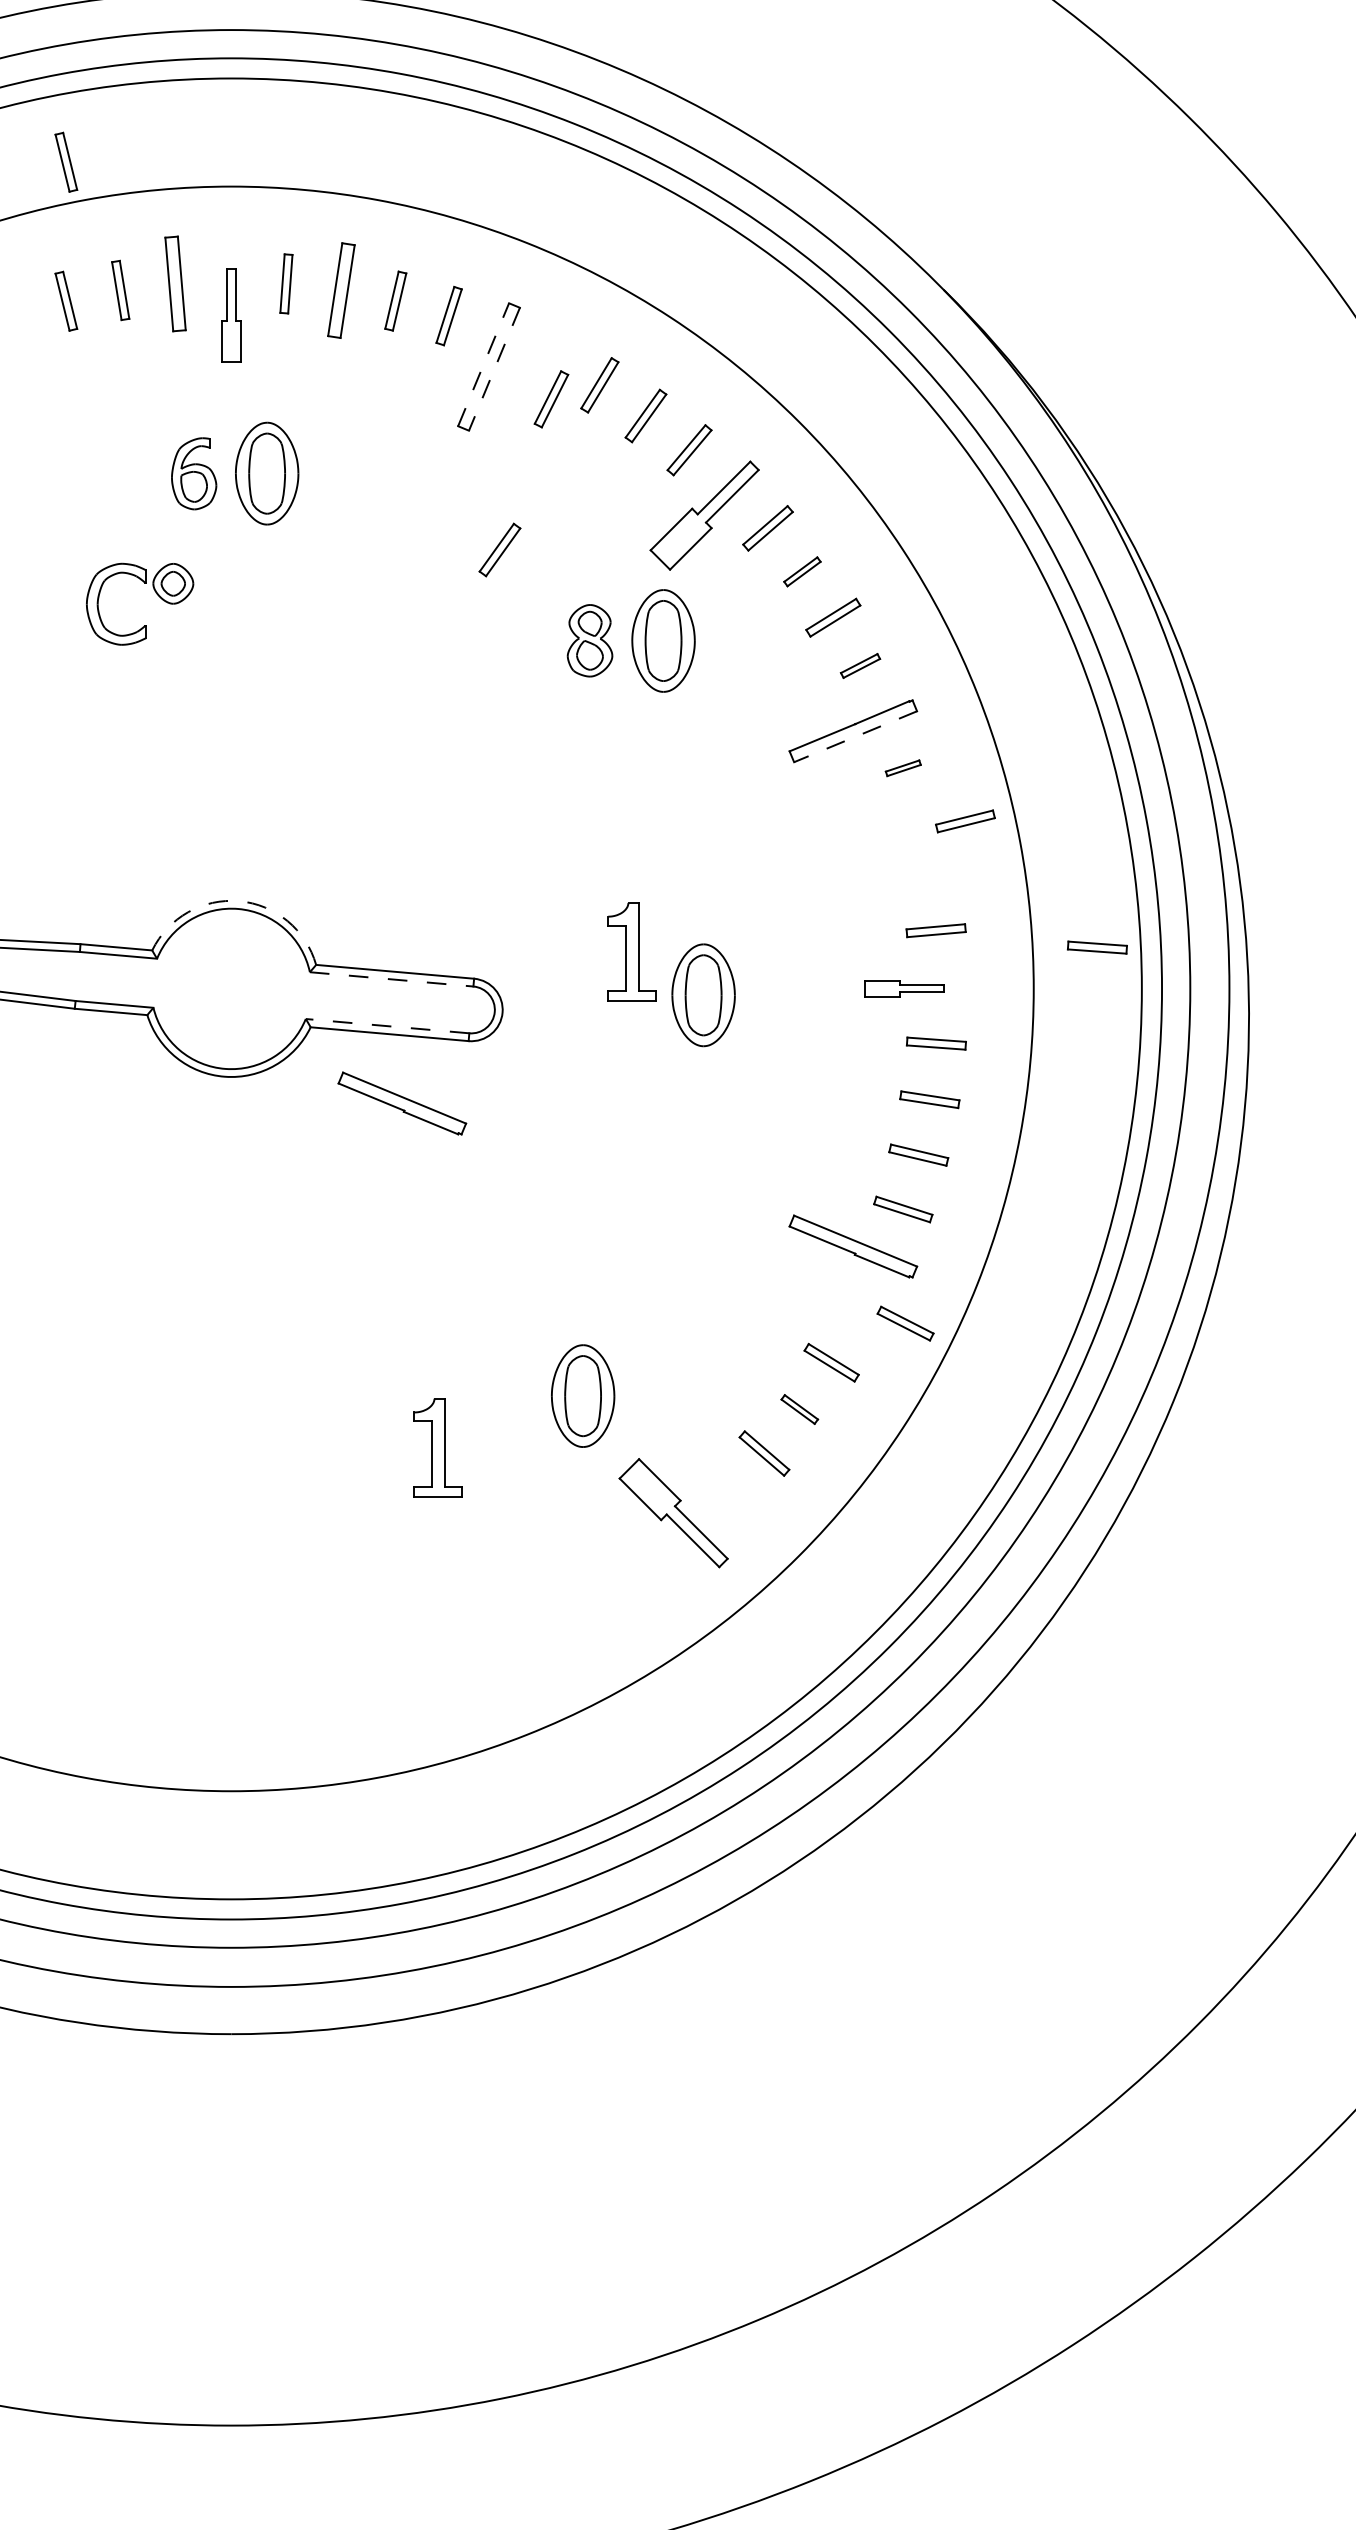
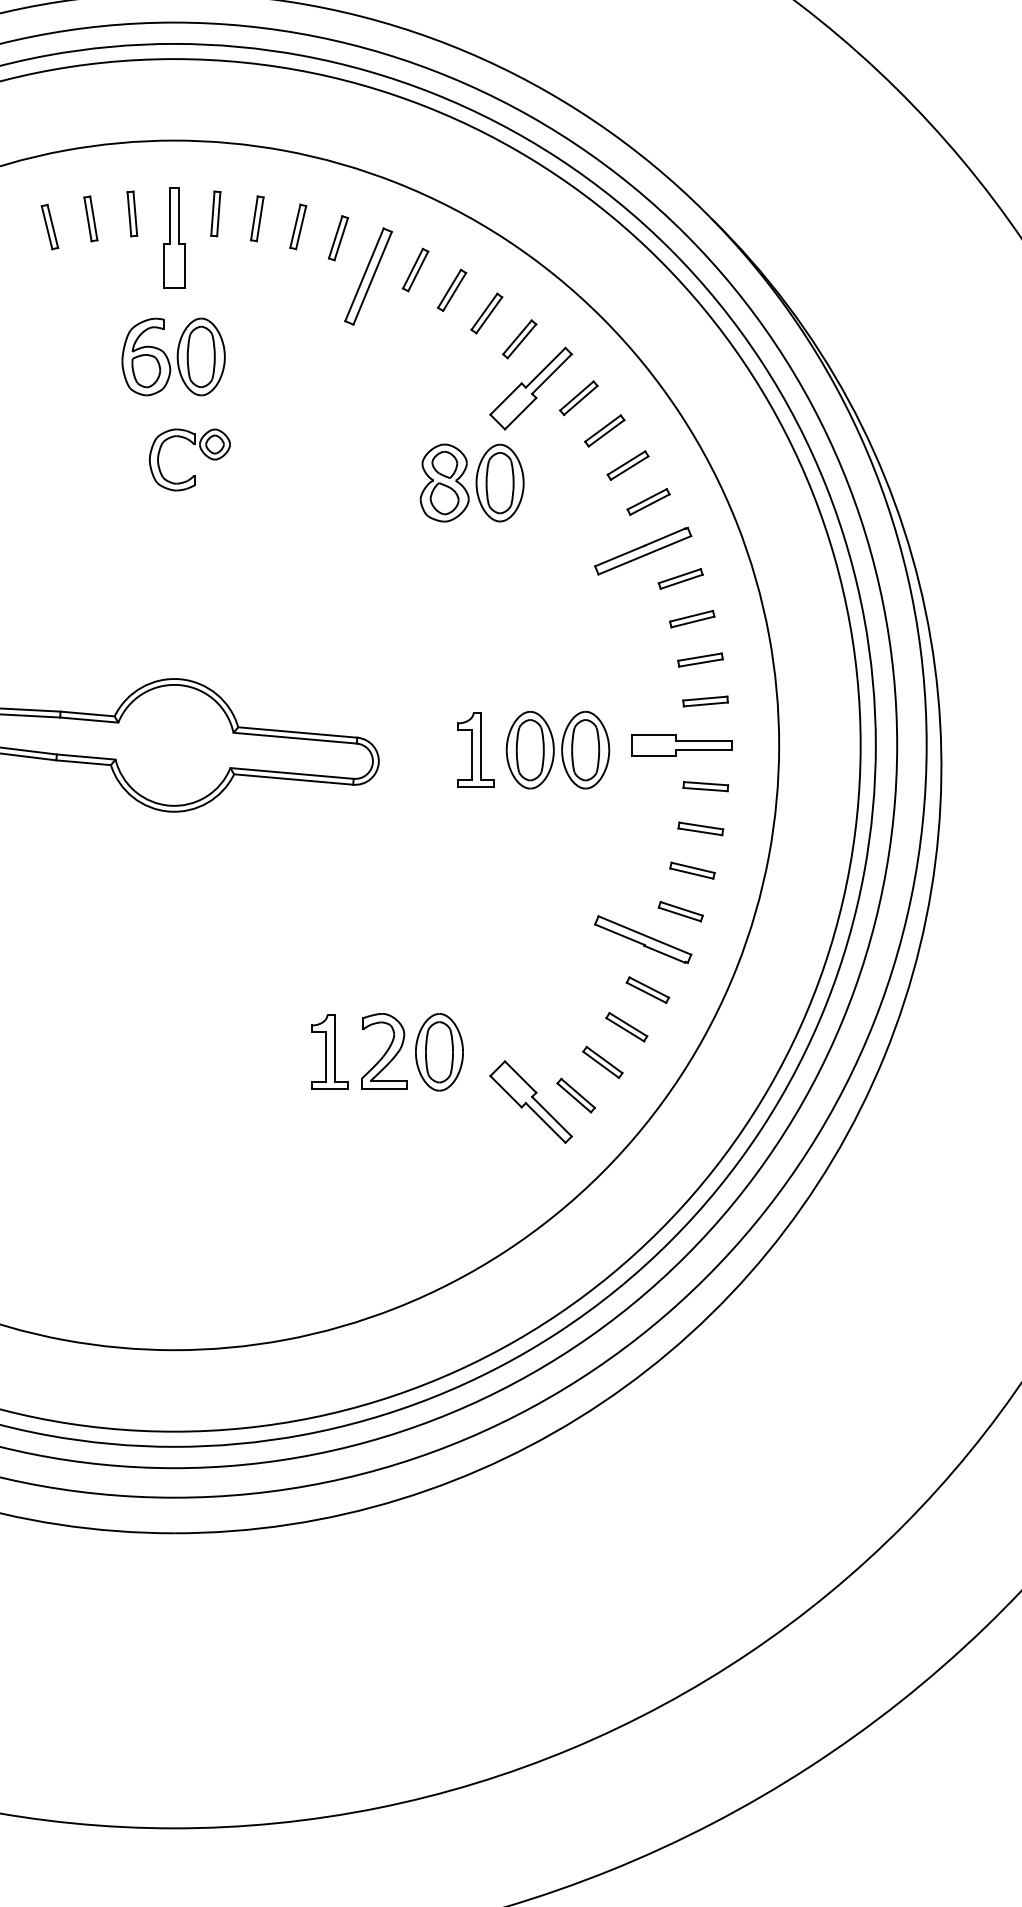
part: (66, 161) -> (50, 121), removed
part: (175, 283) -> (132, 213), size x0.62
part: (341, 289) -> (257, 218), size x0.62
part: (231, 315) -> (174, 237), size x1.43
line: (483, 364) -> (364, 274), dashed -> solid
line: (494, 369) -> (372, 278), dashed -> solid
part: (551, 399) -> (415, 270), moved
part: (193, 473) -> (145, 356), size x1.43
part: (499, 549) -> (376, 414), removed
part: (802, 571) -> (604, 430), size x1.43
part: (156, 594) -> (202, 452), moved
part: (589, 640) -> (444, 482), size x1.43
part: (860, 665) -> (648, 501), size x1.43
line: (855, 736) -> (644, 555), dashed -> solid
part: (903, 768) -> (680, 579), size x1.67
part: (965, 821) -> (692, 619), moved
part: (929, 875) -> (700, 659), added
arc: (239, 901) -> (180, 679), dashed -> solid
part: (1096, 947) -> (826, 714), removed
part: (631, 951) -> (475, 749), moved
line: (392, 979) -> (295, 738), dashed -> solid
part: (904, 988) -> (681, 745), size x1.67
part: (776, 995) -> (585, 750), added
line: (387, 1026) -> (292, 773), dashed -> solid
part: (402, 1103) -> (303, 831), removed
part: (905, 1323) -> (647, 990), moved
part: (509, 1394) -> (383, 1051), added
part: (799, 1409) -> (602, 1062), size x1.43
part: (437, 1447) -> (329, 1051), moved
part: (673, 1513) -> (530, 1102), moved

